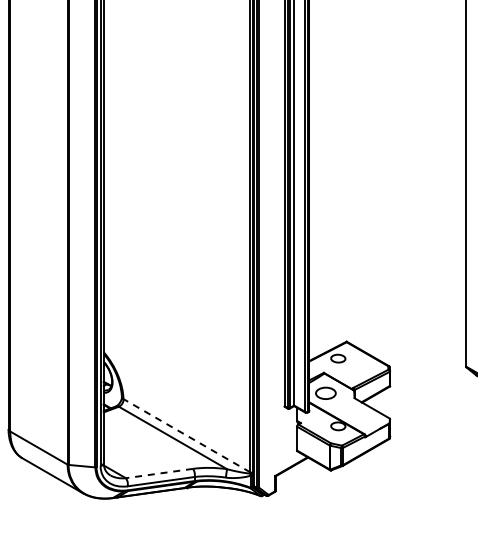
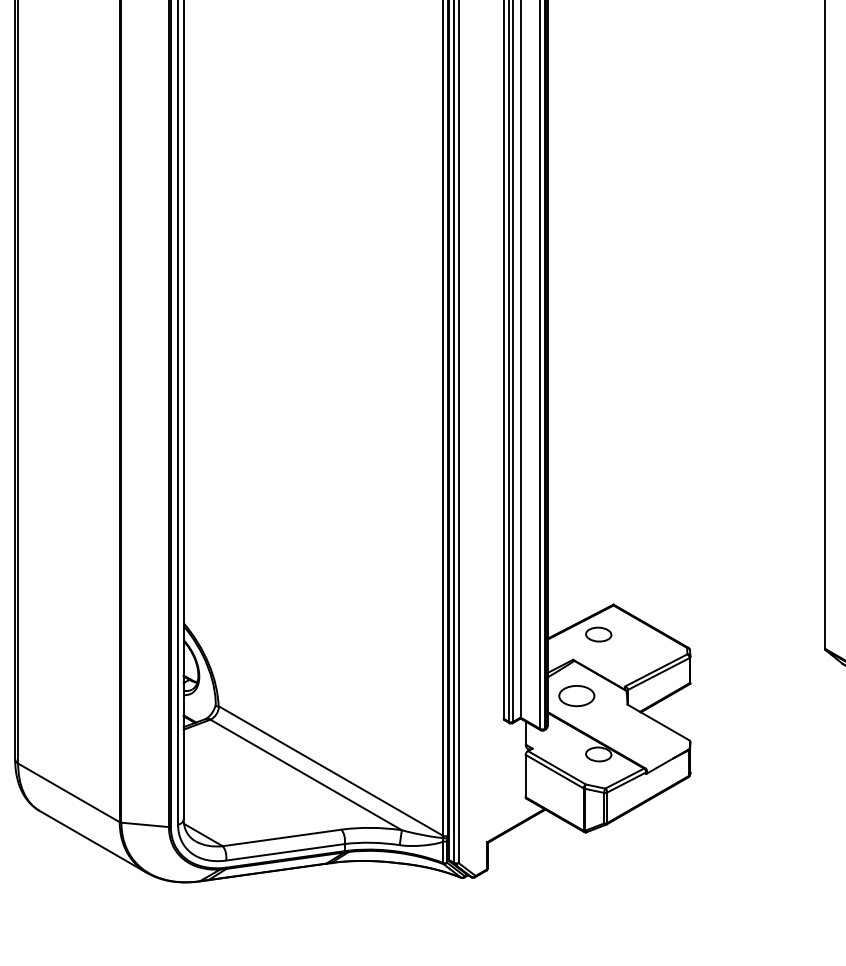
line: (186, 435) -> (330, 770), dashed -> solid
line: (159, 473) -> (282, 837), dashed -> solid

